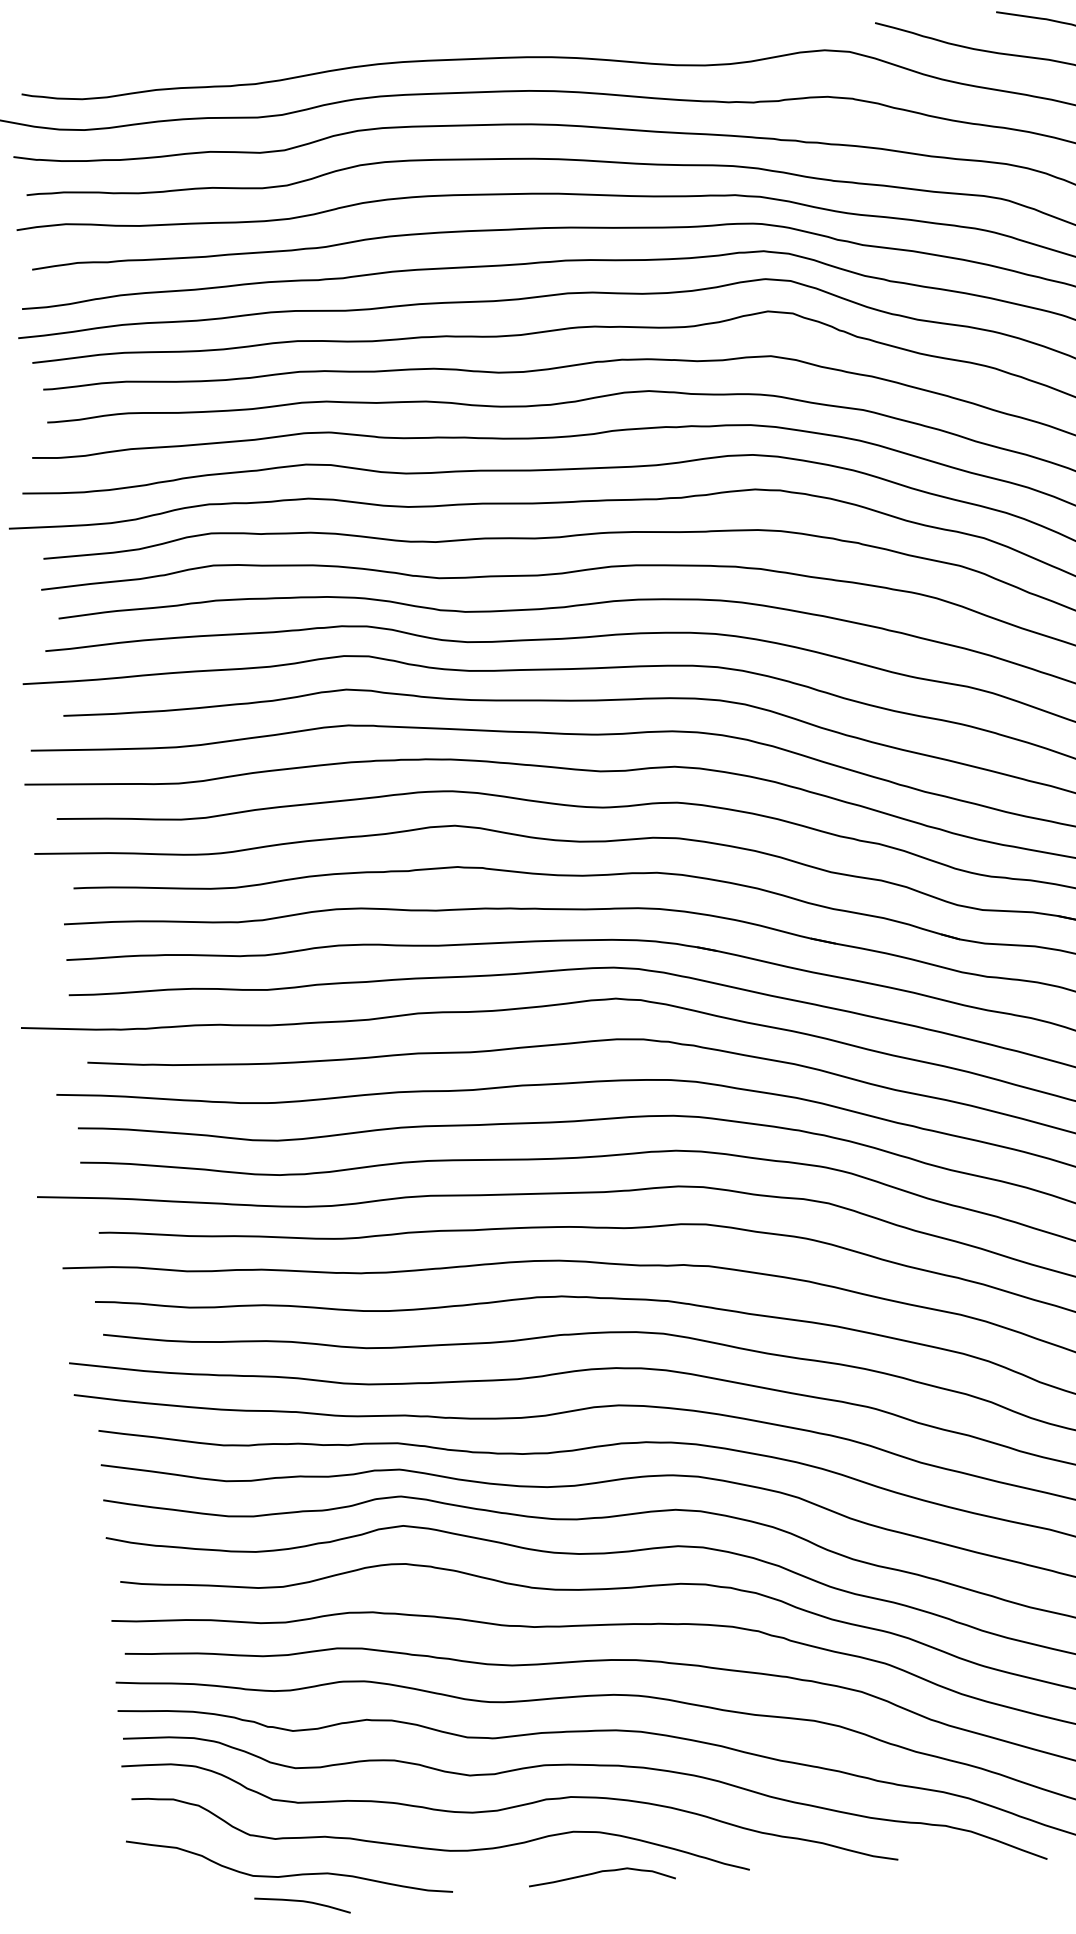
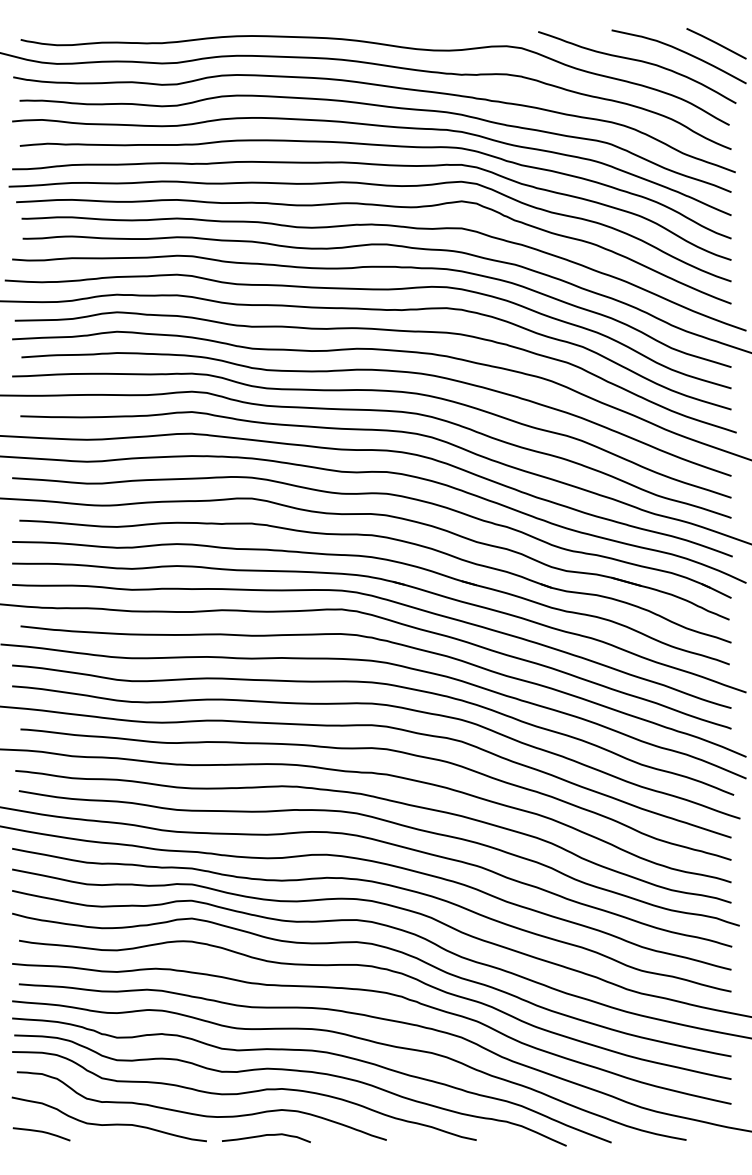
curve: (600, 1873) -> (265, 1136), moved
curve: (302, 1902) -> (41, 1132), moved

